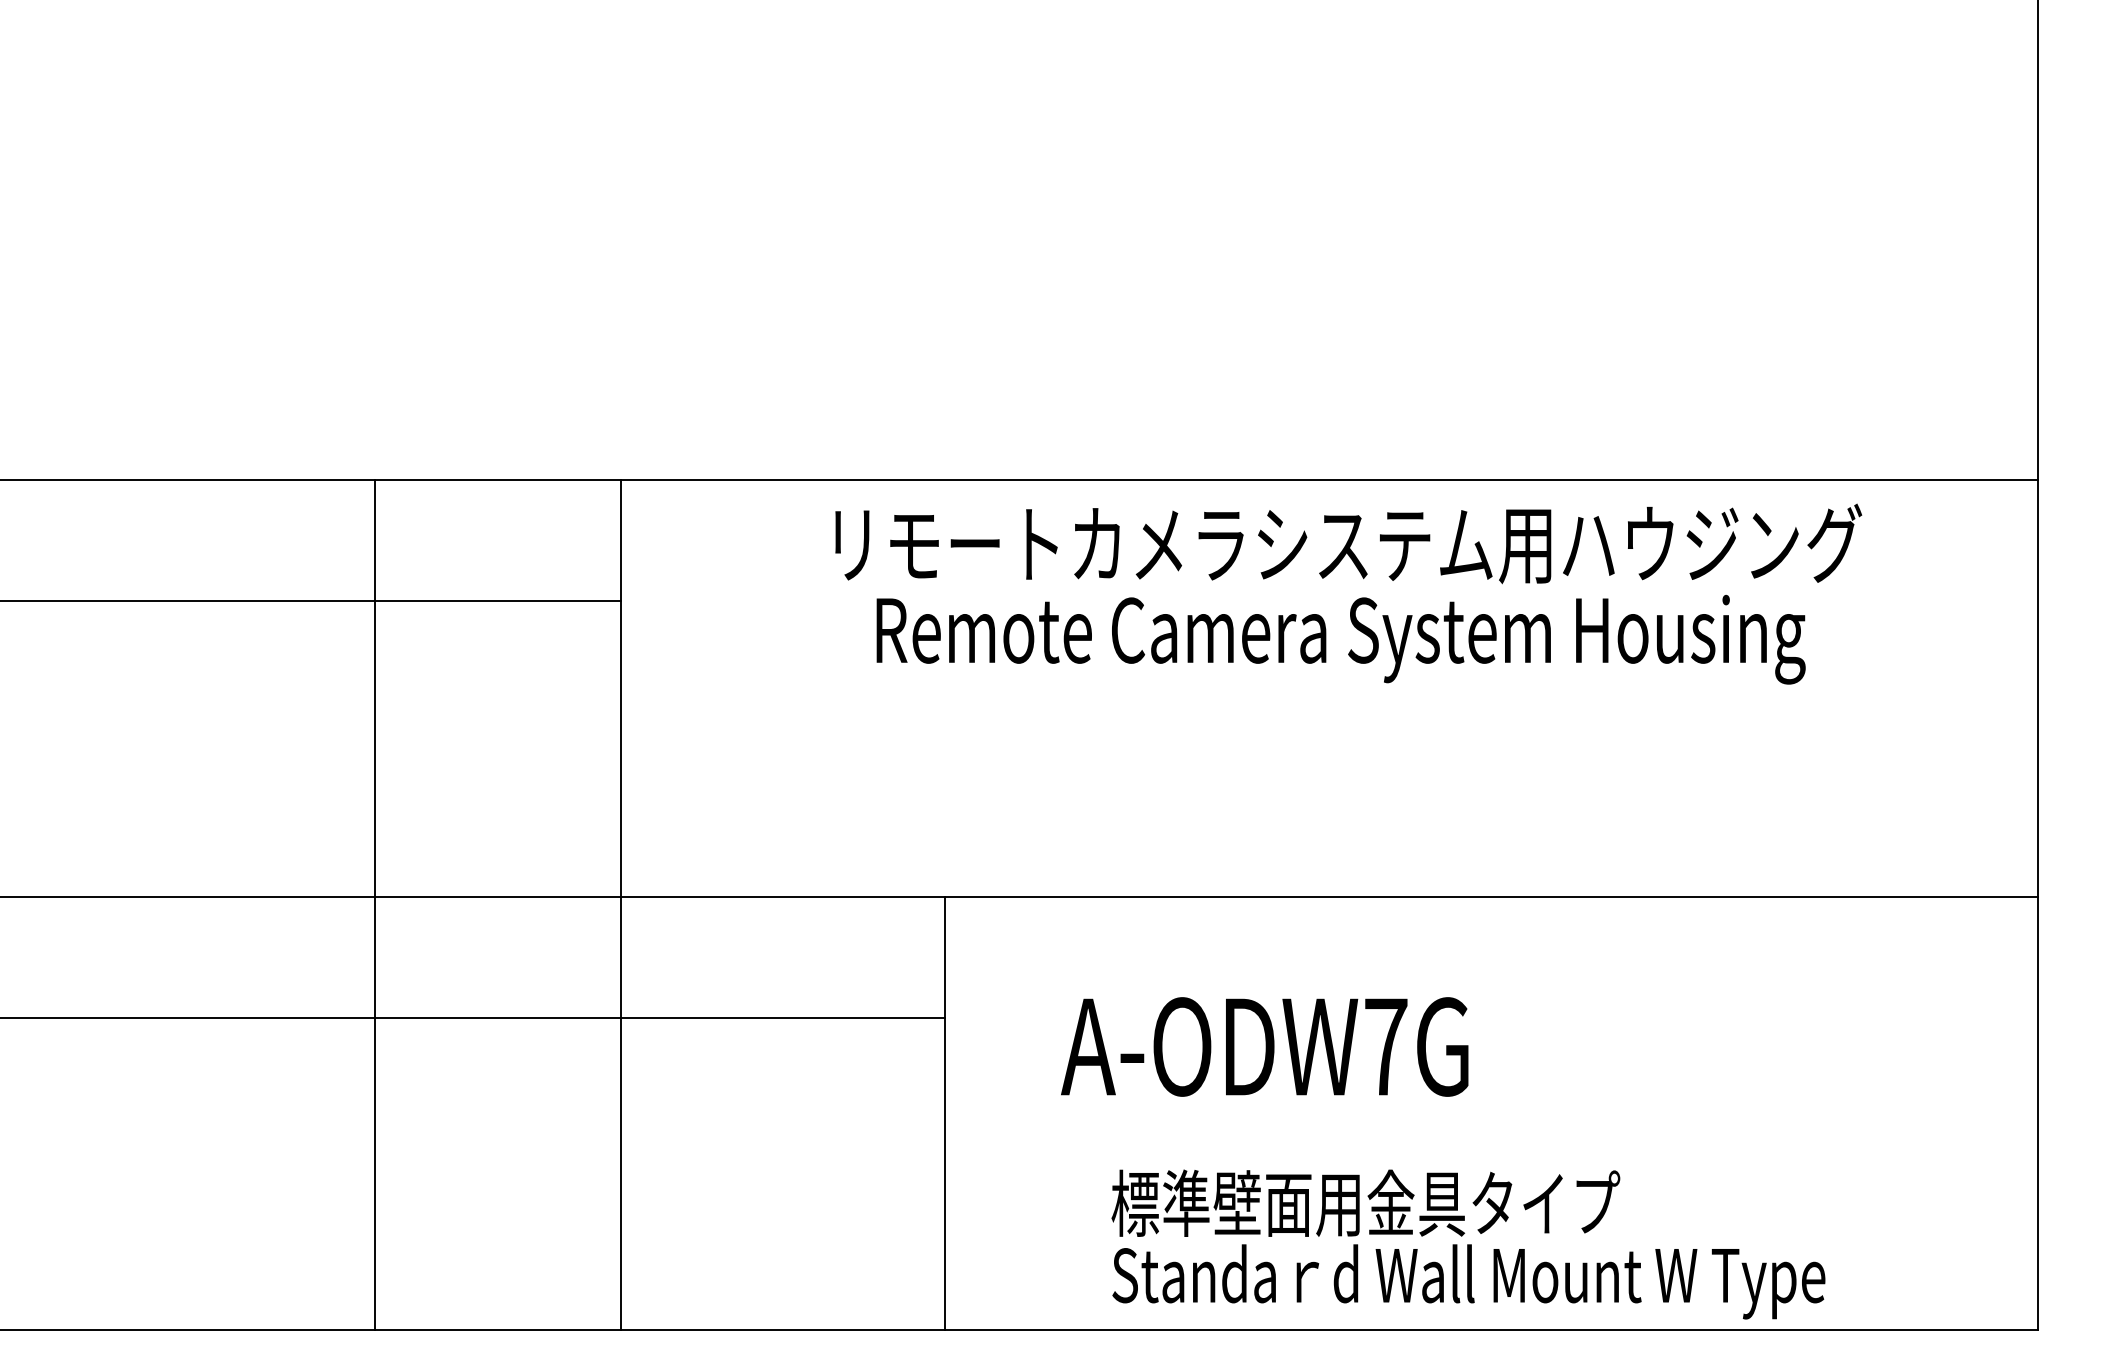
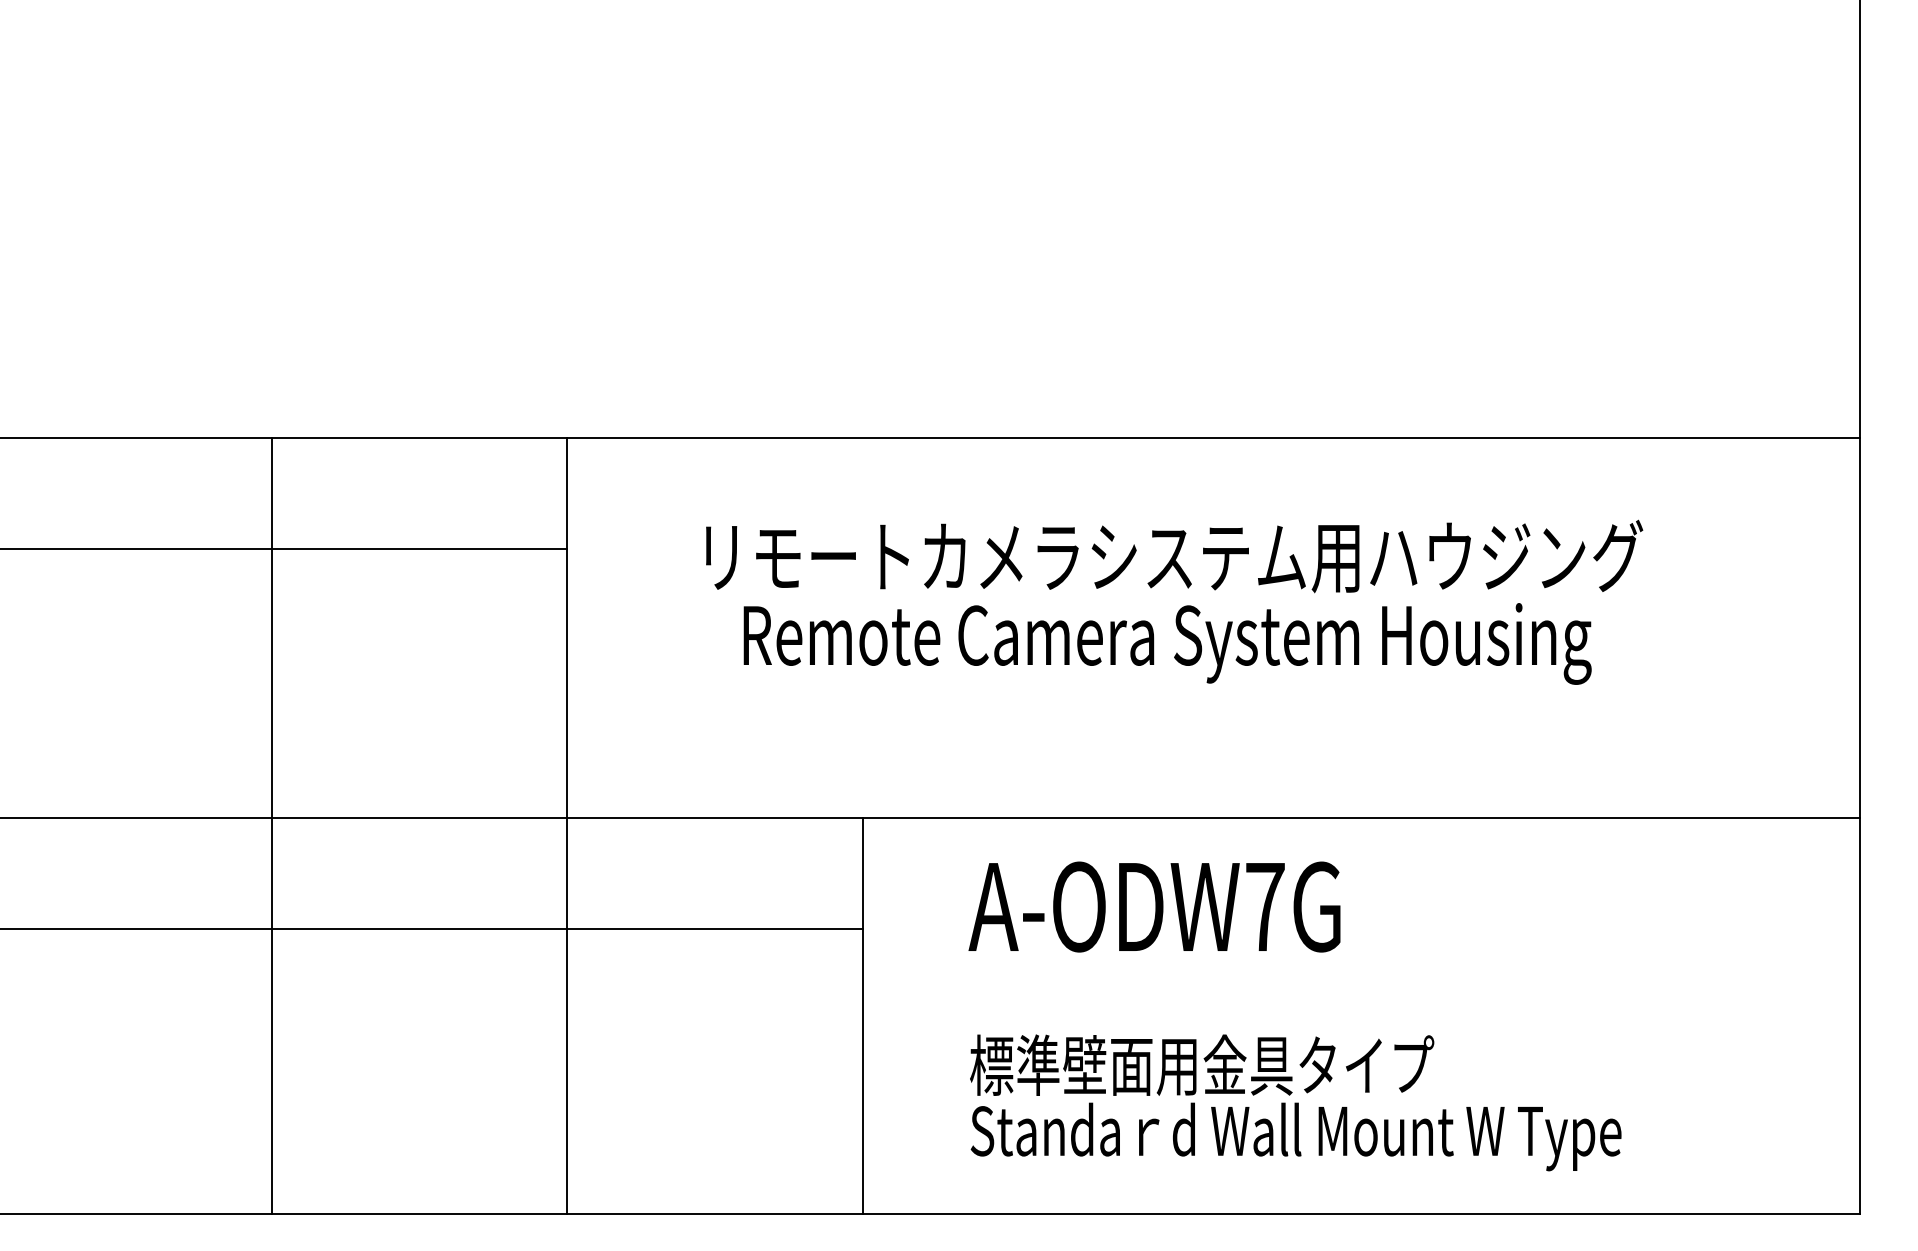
text: (1348, 593) -> (1174, 601), moved
line: (374, 904) -> (271, 825), moved
text: (1264, 1046) -> (1154, 906), moved
text: (1468, 1244) -> (1295, 1102), moved

